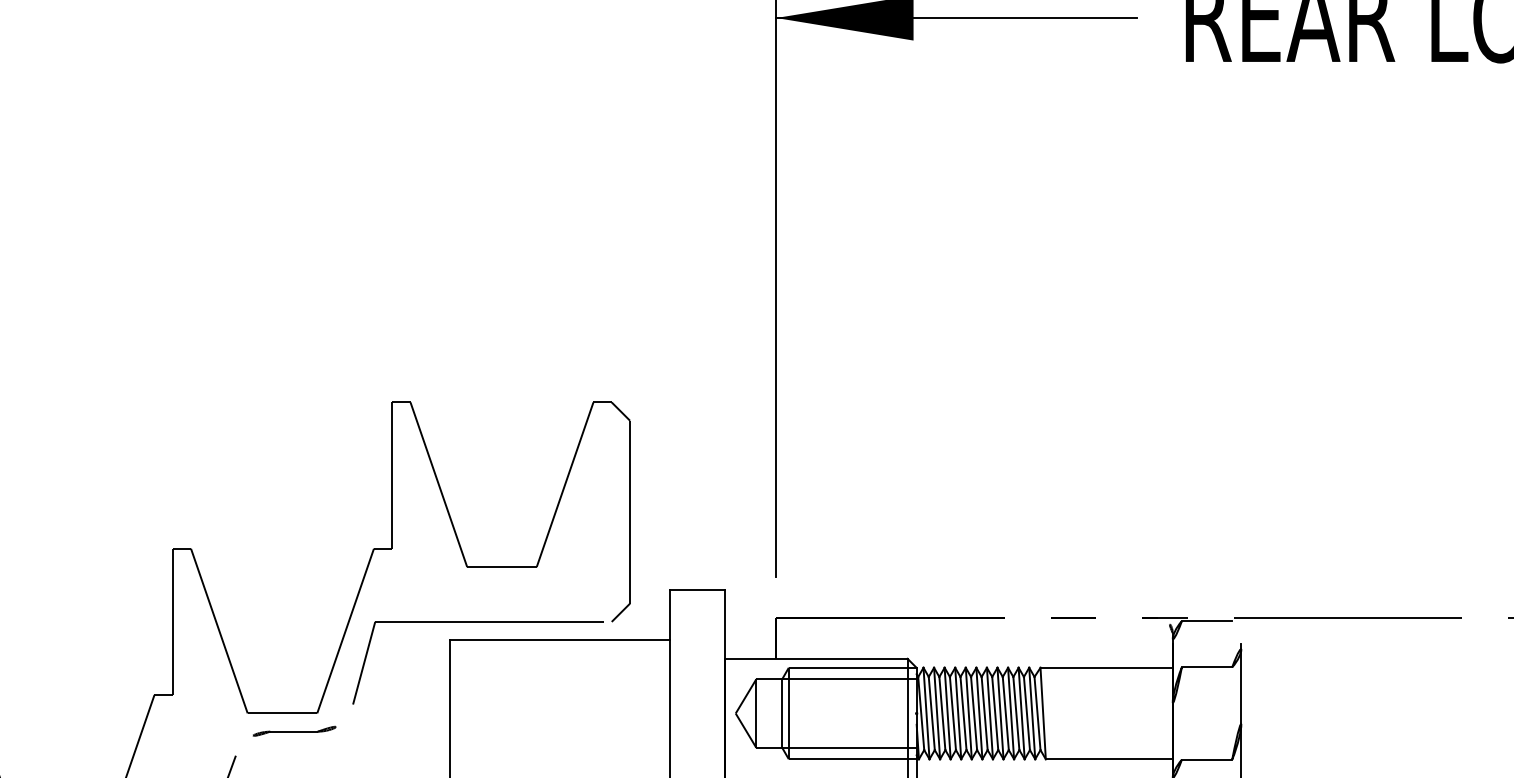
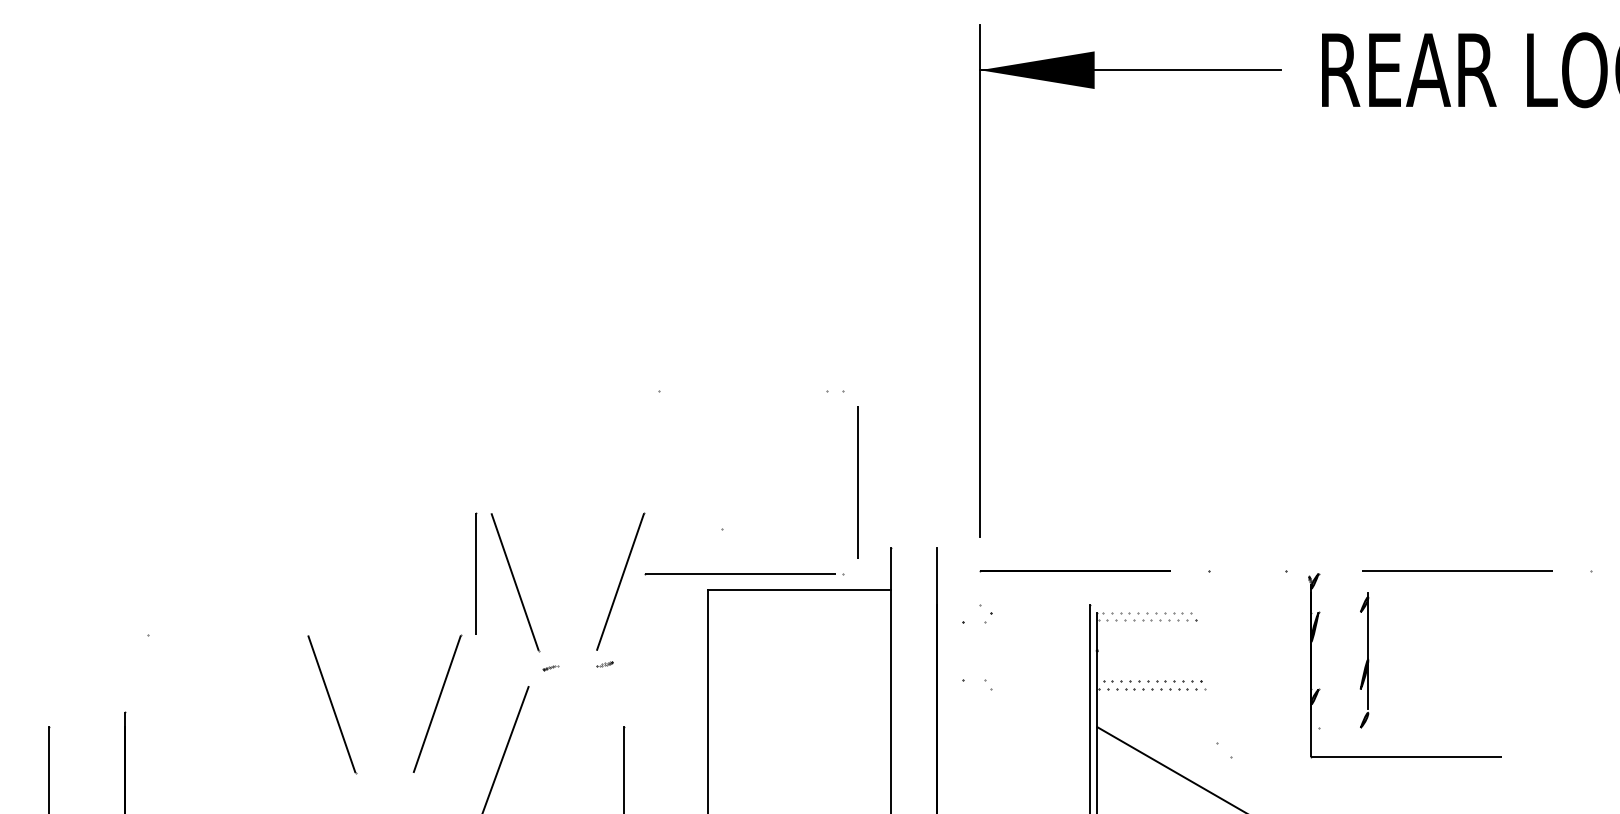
line: (392, 475) -> (659, 452), removed
line: (437, 484) -> (697, 459), removed
line: (564, 484) -> (803, 459), removed

